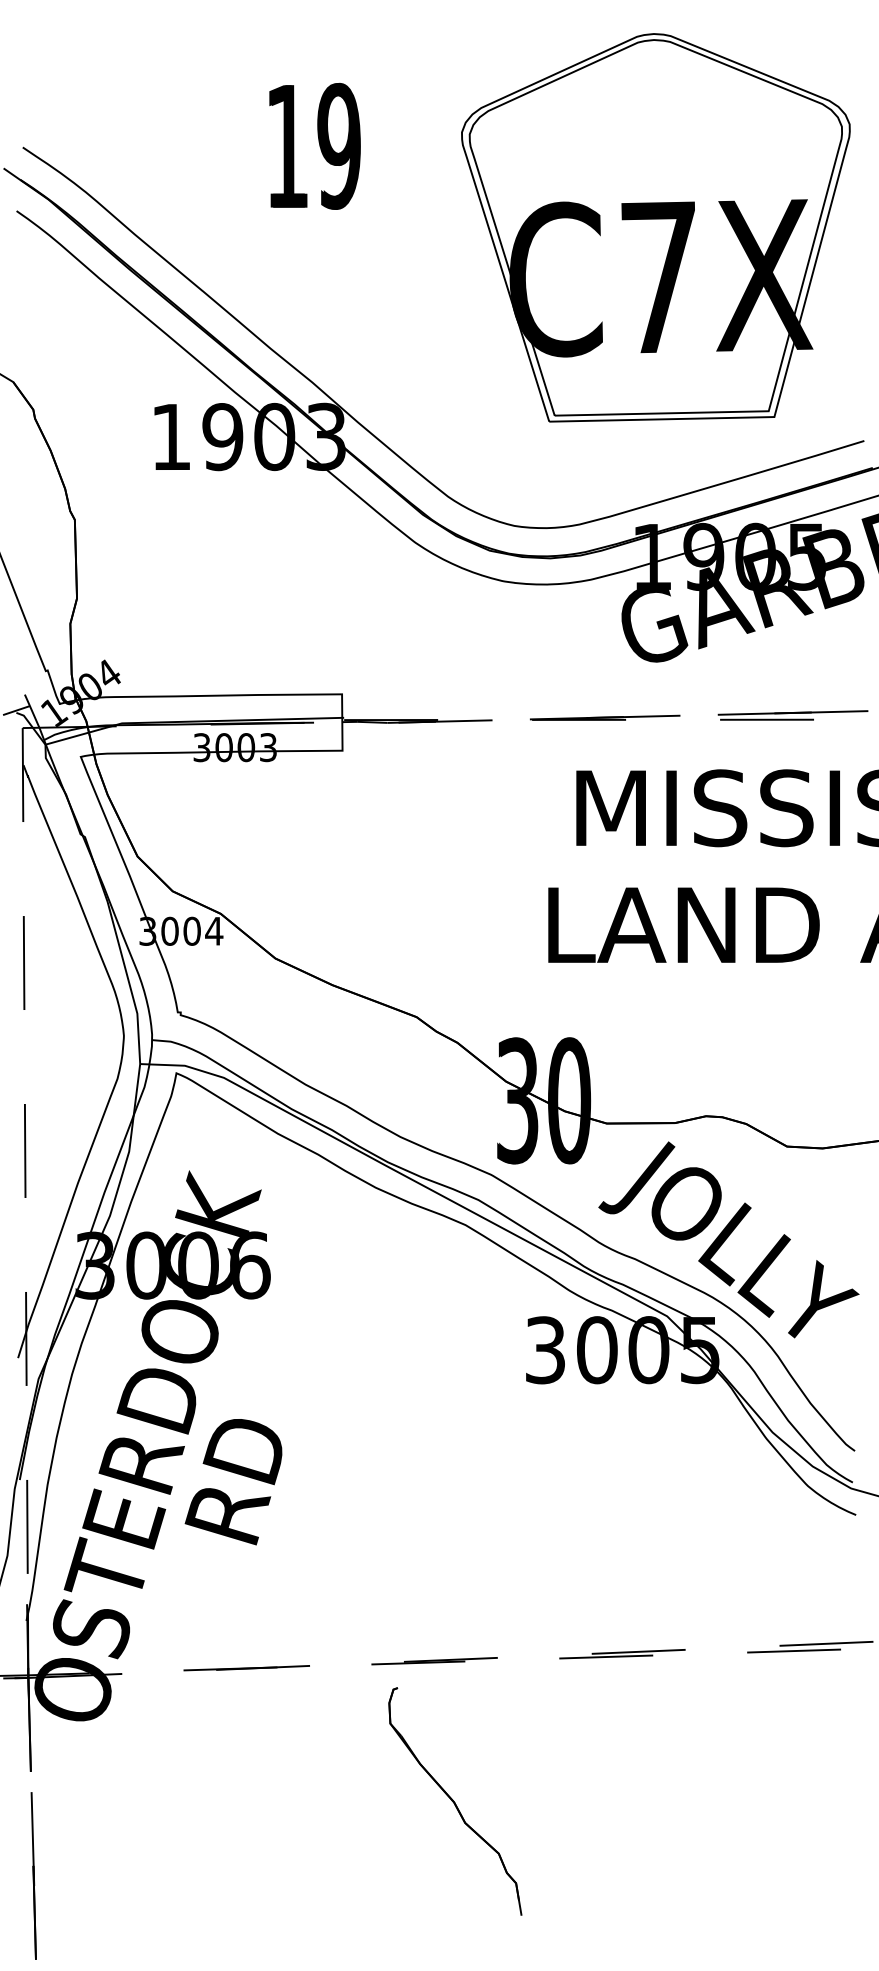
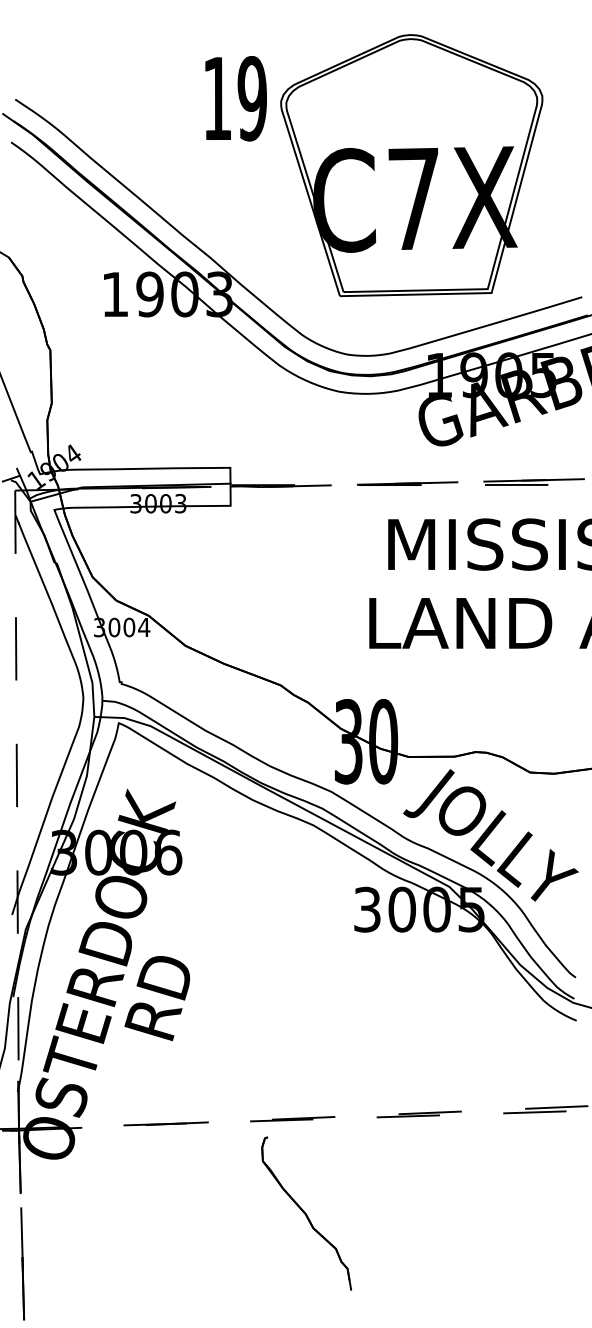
text: (314, 146) -> (235, 98), moved
part: (655, 227) -> (411, 165), moved

